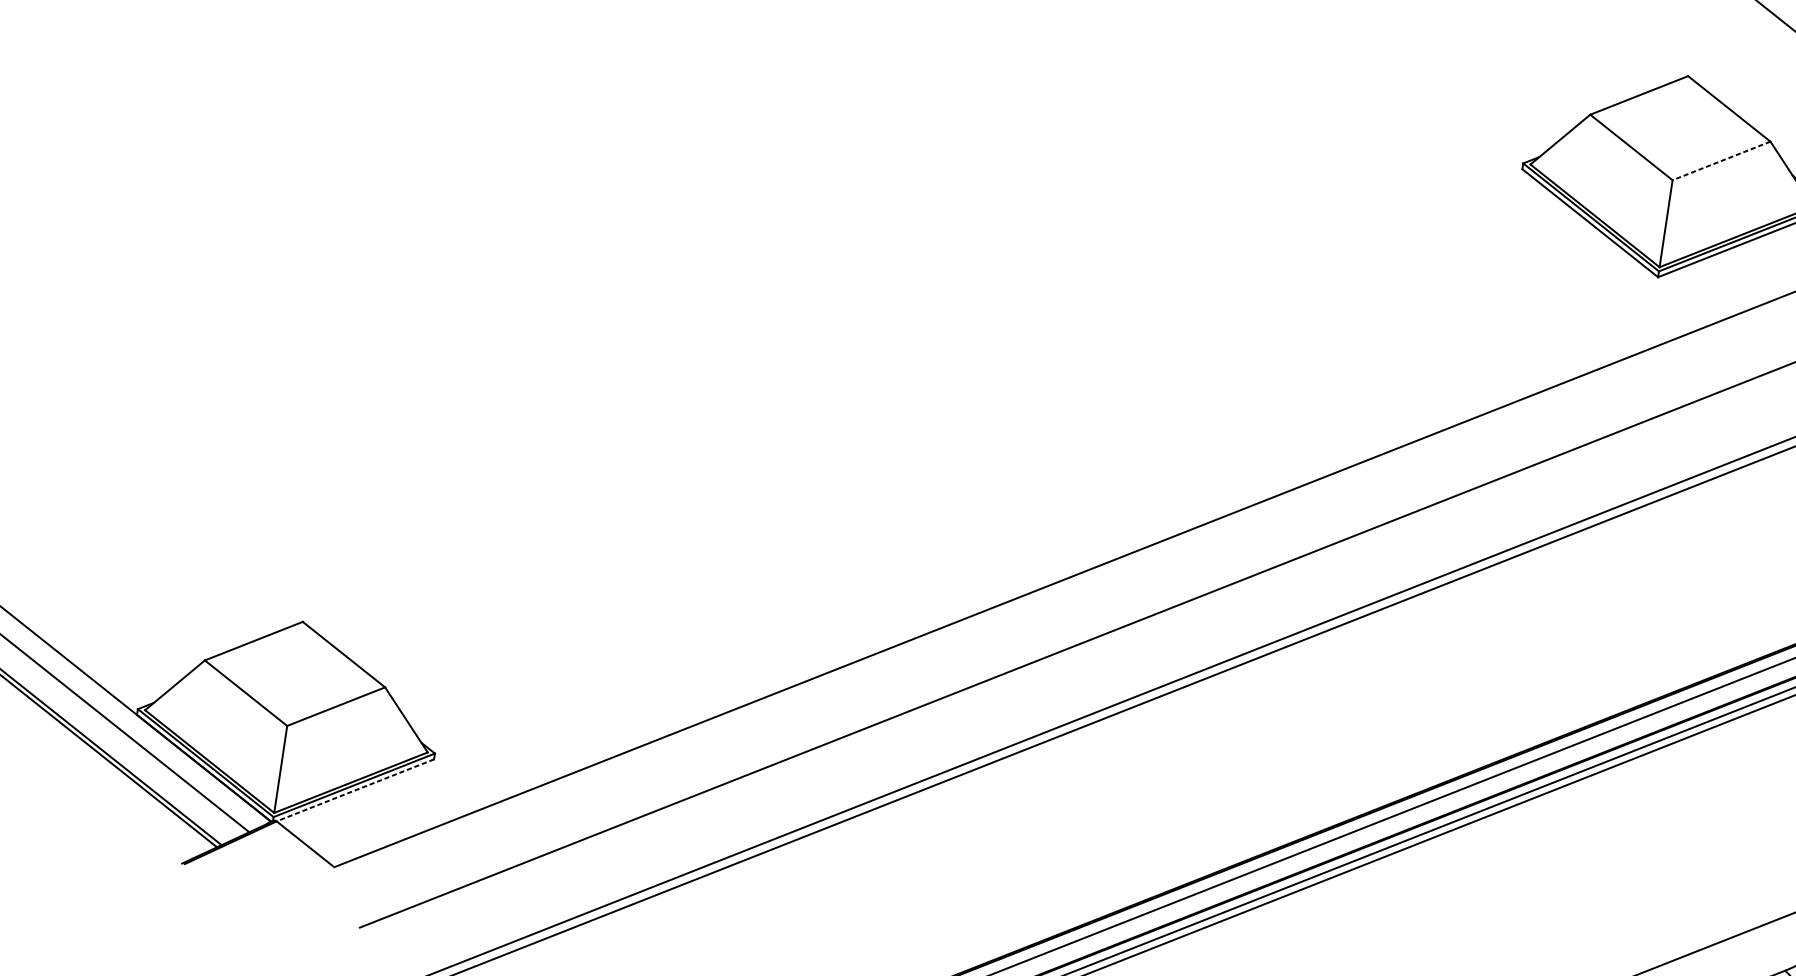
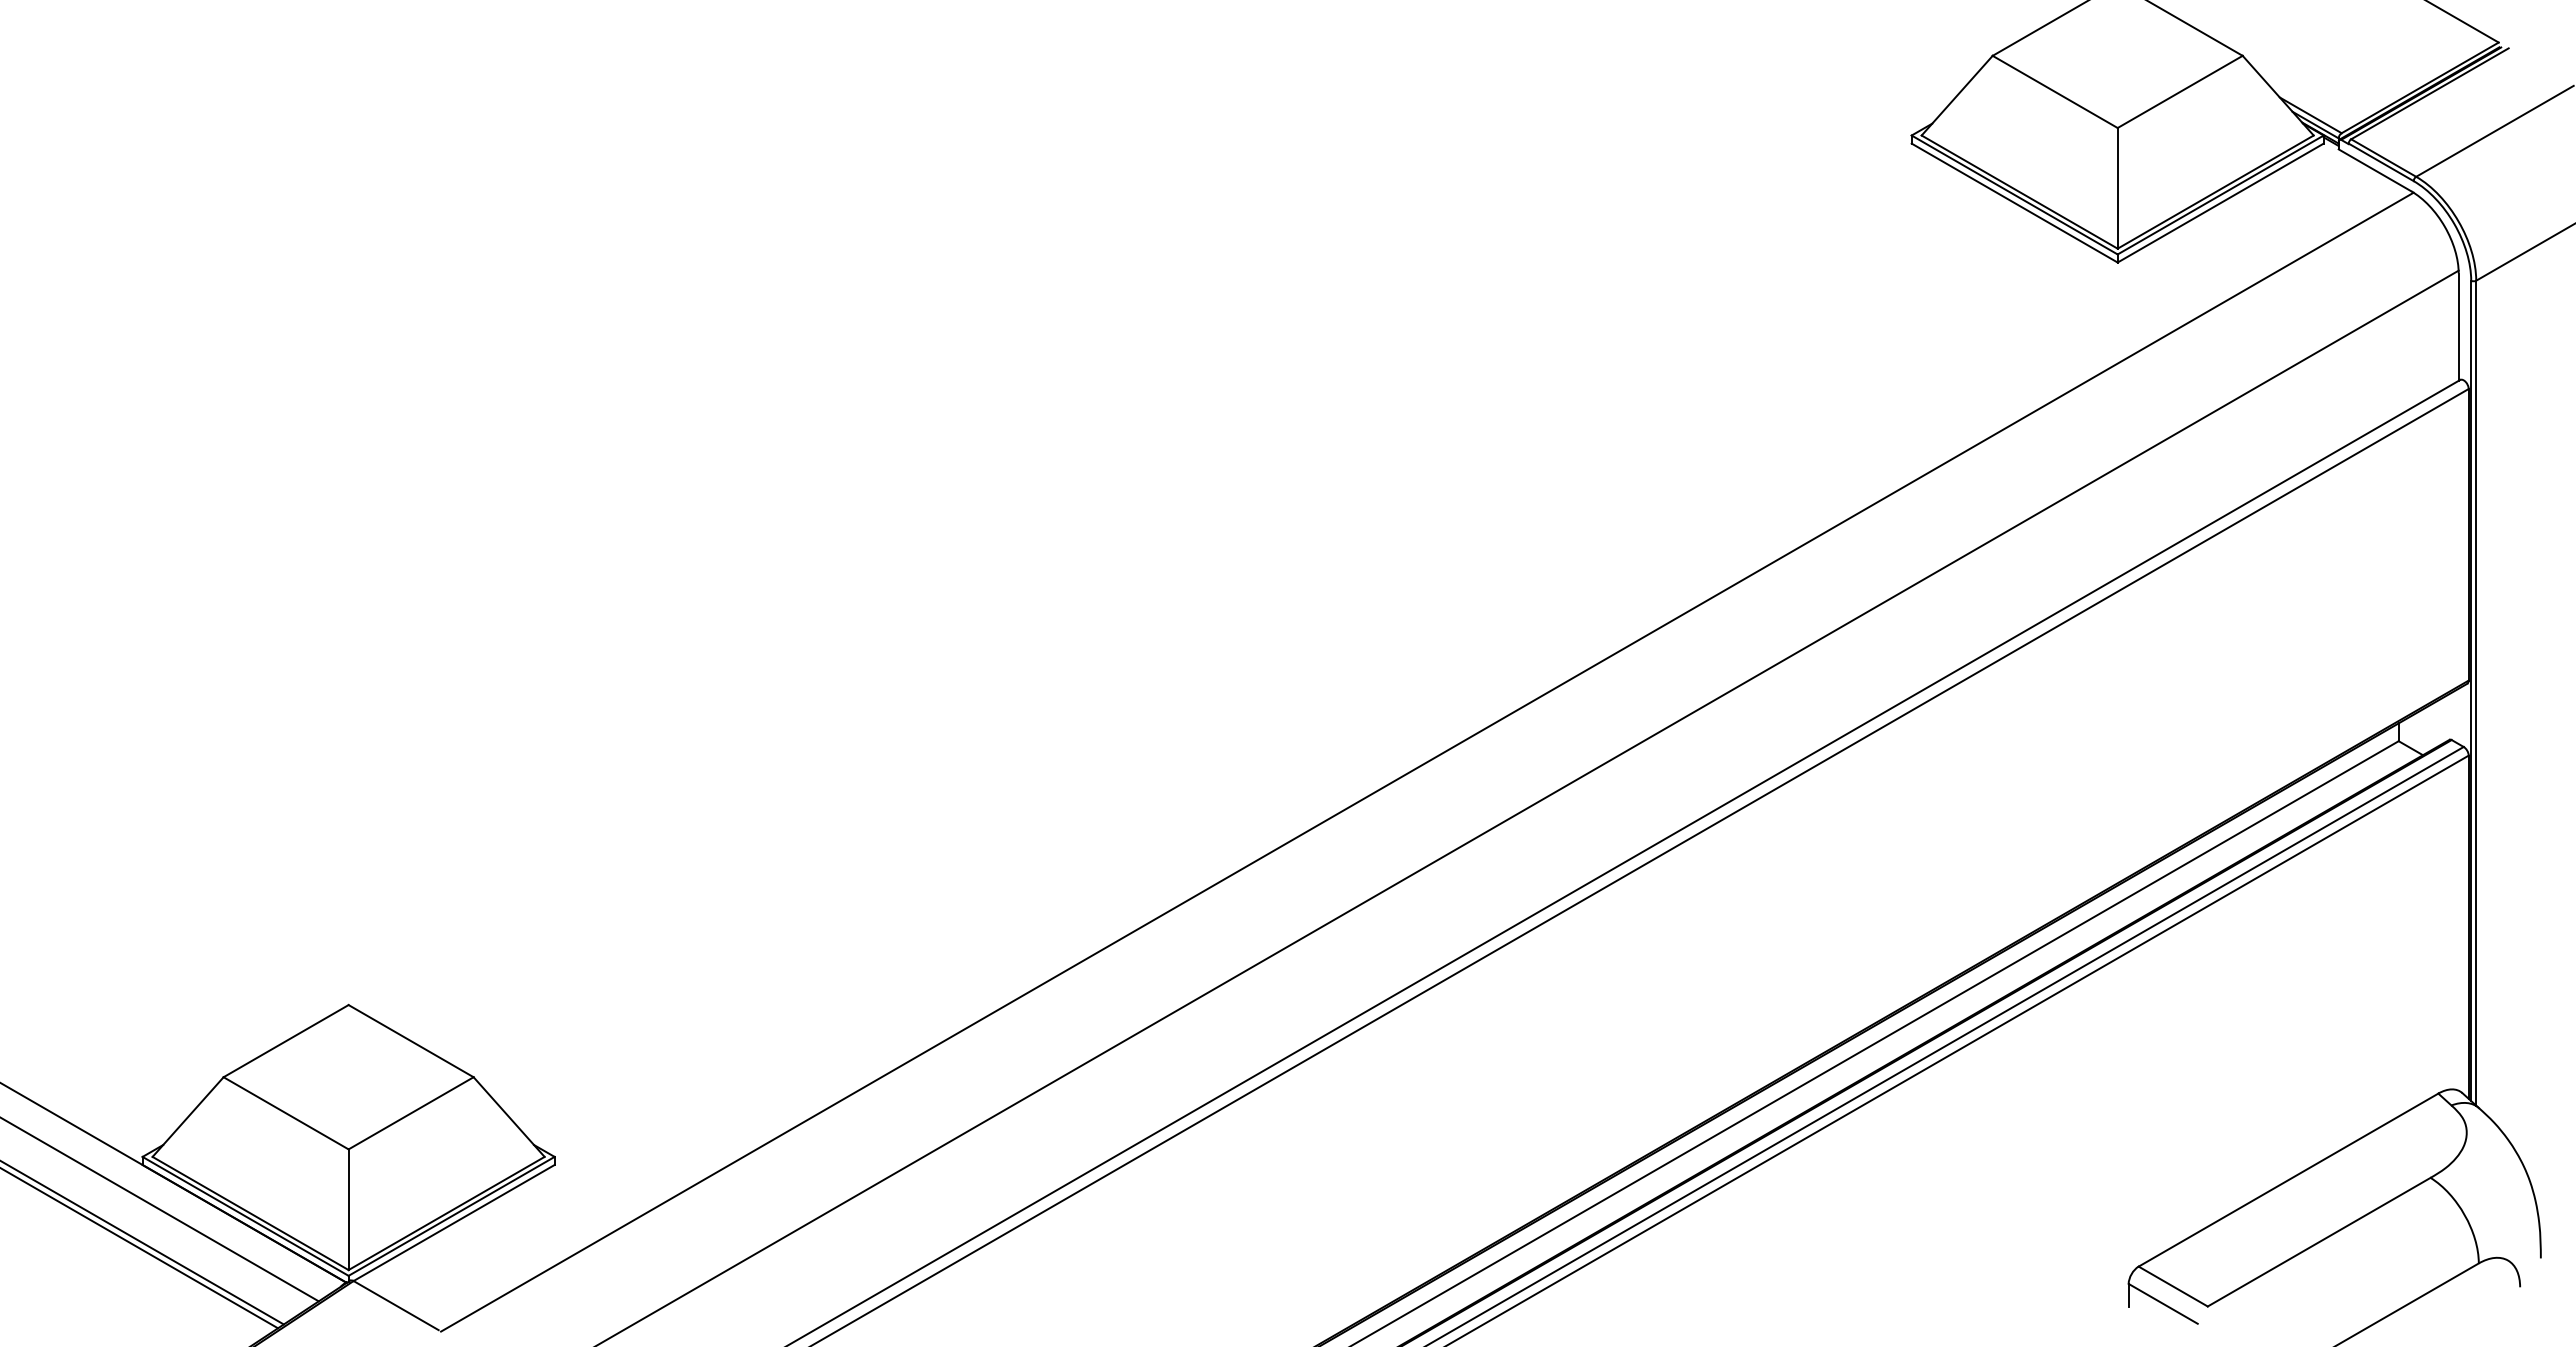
line: (1720, 161) -> (2179, 92), dashed -> solid
line: (354, 790) -> (453, 1223), dashed -> solid

